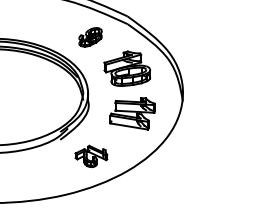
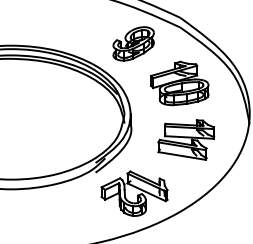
part: (90, 37) -> (133, 44), size x1.43
part: (91, 156) -> (134, 193), size x1.67

